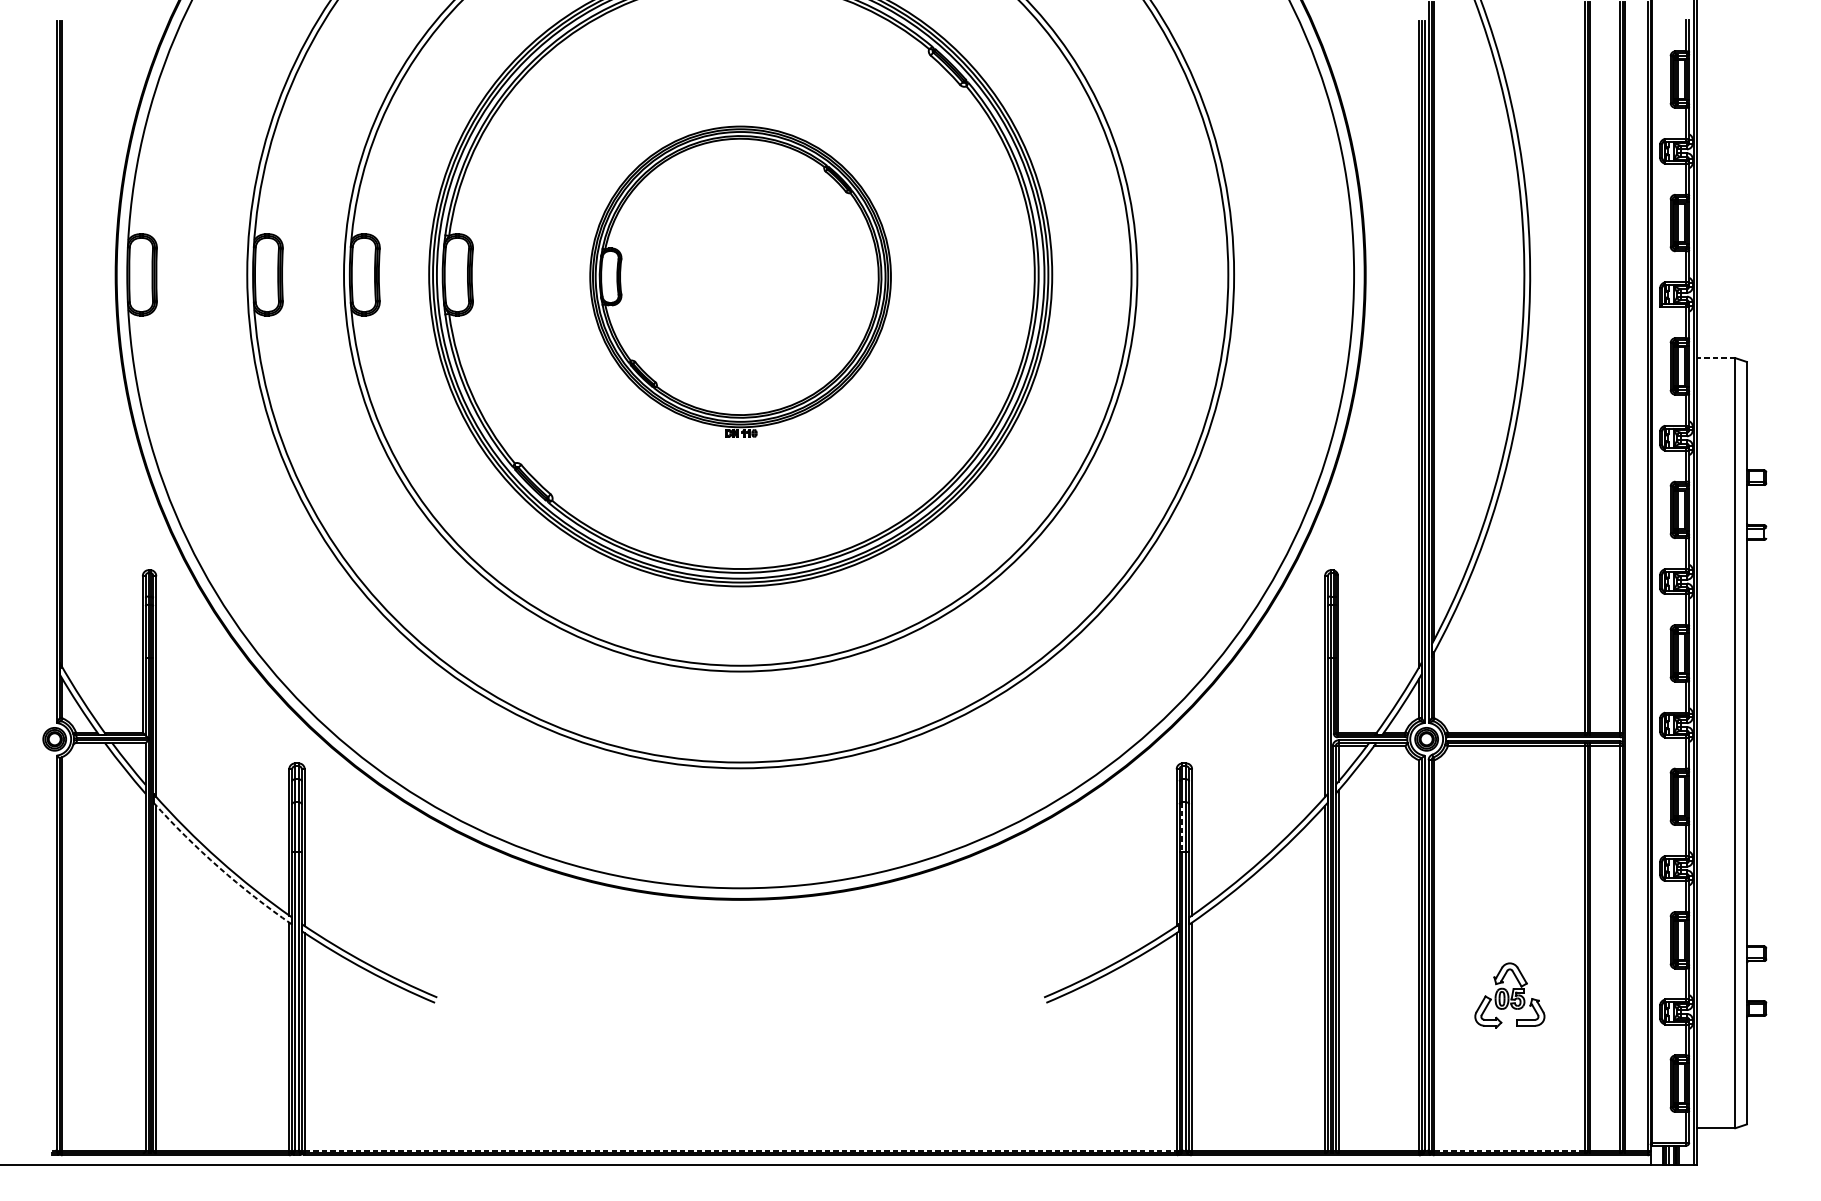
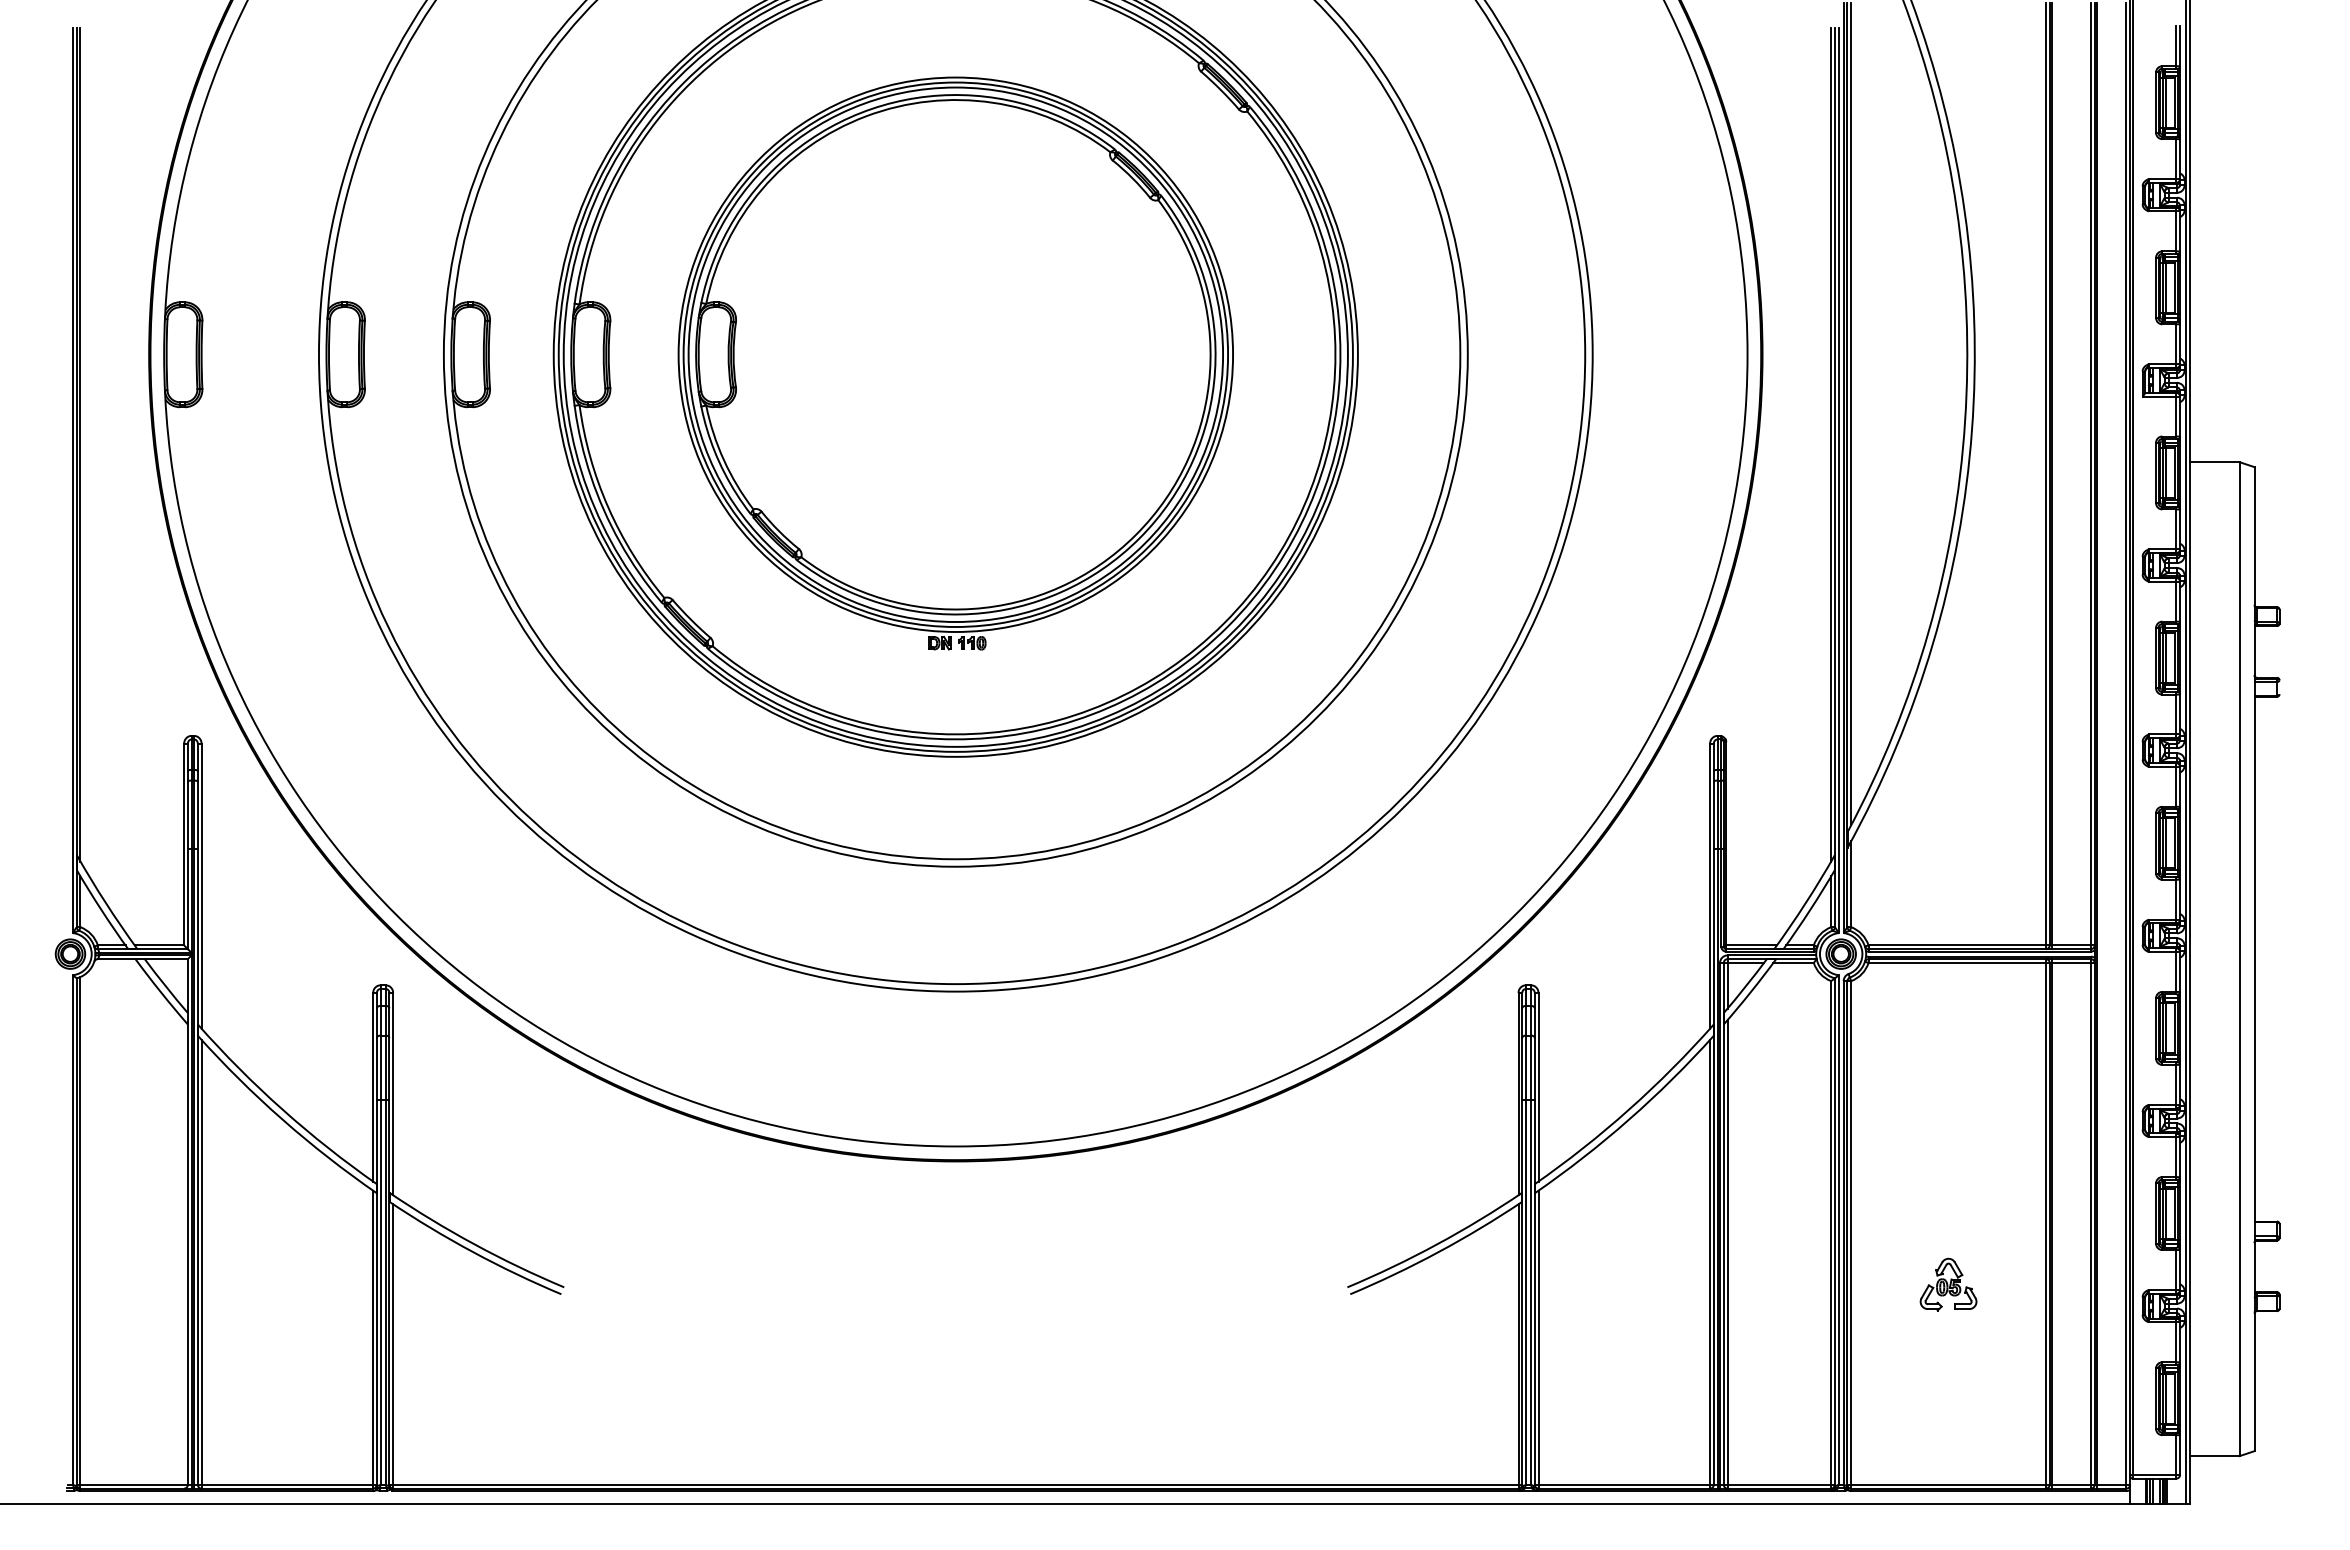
part: (740, 281) -> (955, 363), size x1.43
line: (1715, 358) -> (2214, 462), dashed -> solid
line: (1182, 827) -> (1526, 1068), dashed -> solid
arc: (218, 867) -> (282, 1119), dashed -> solid
part: (1509, 995) -> (1948, 1284), size x0.62
line: (740, 1150) -> (955, 1484), dashed -> solid
line: (1510, 1150) -> (1949, 1484), dashed -> solid

